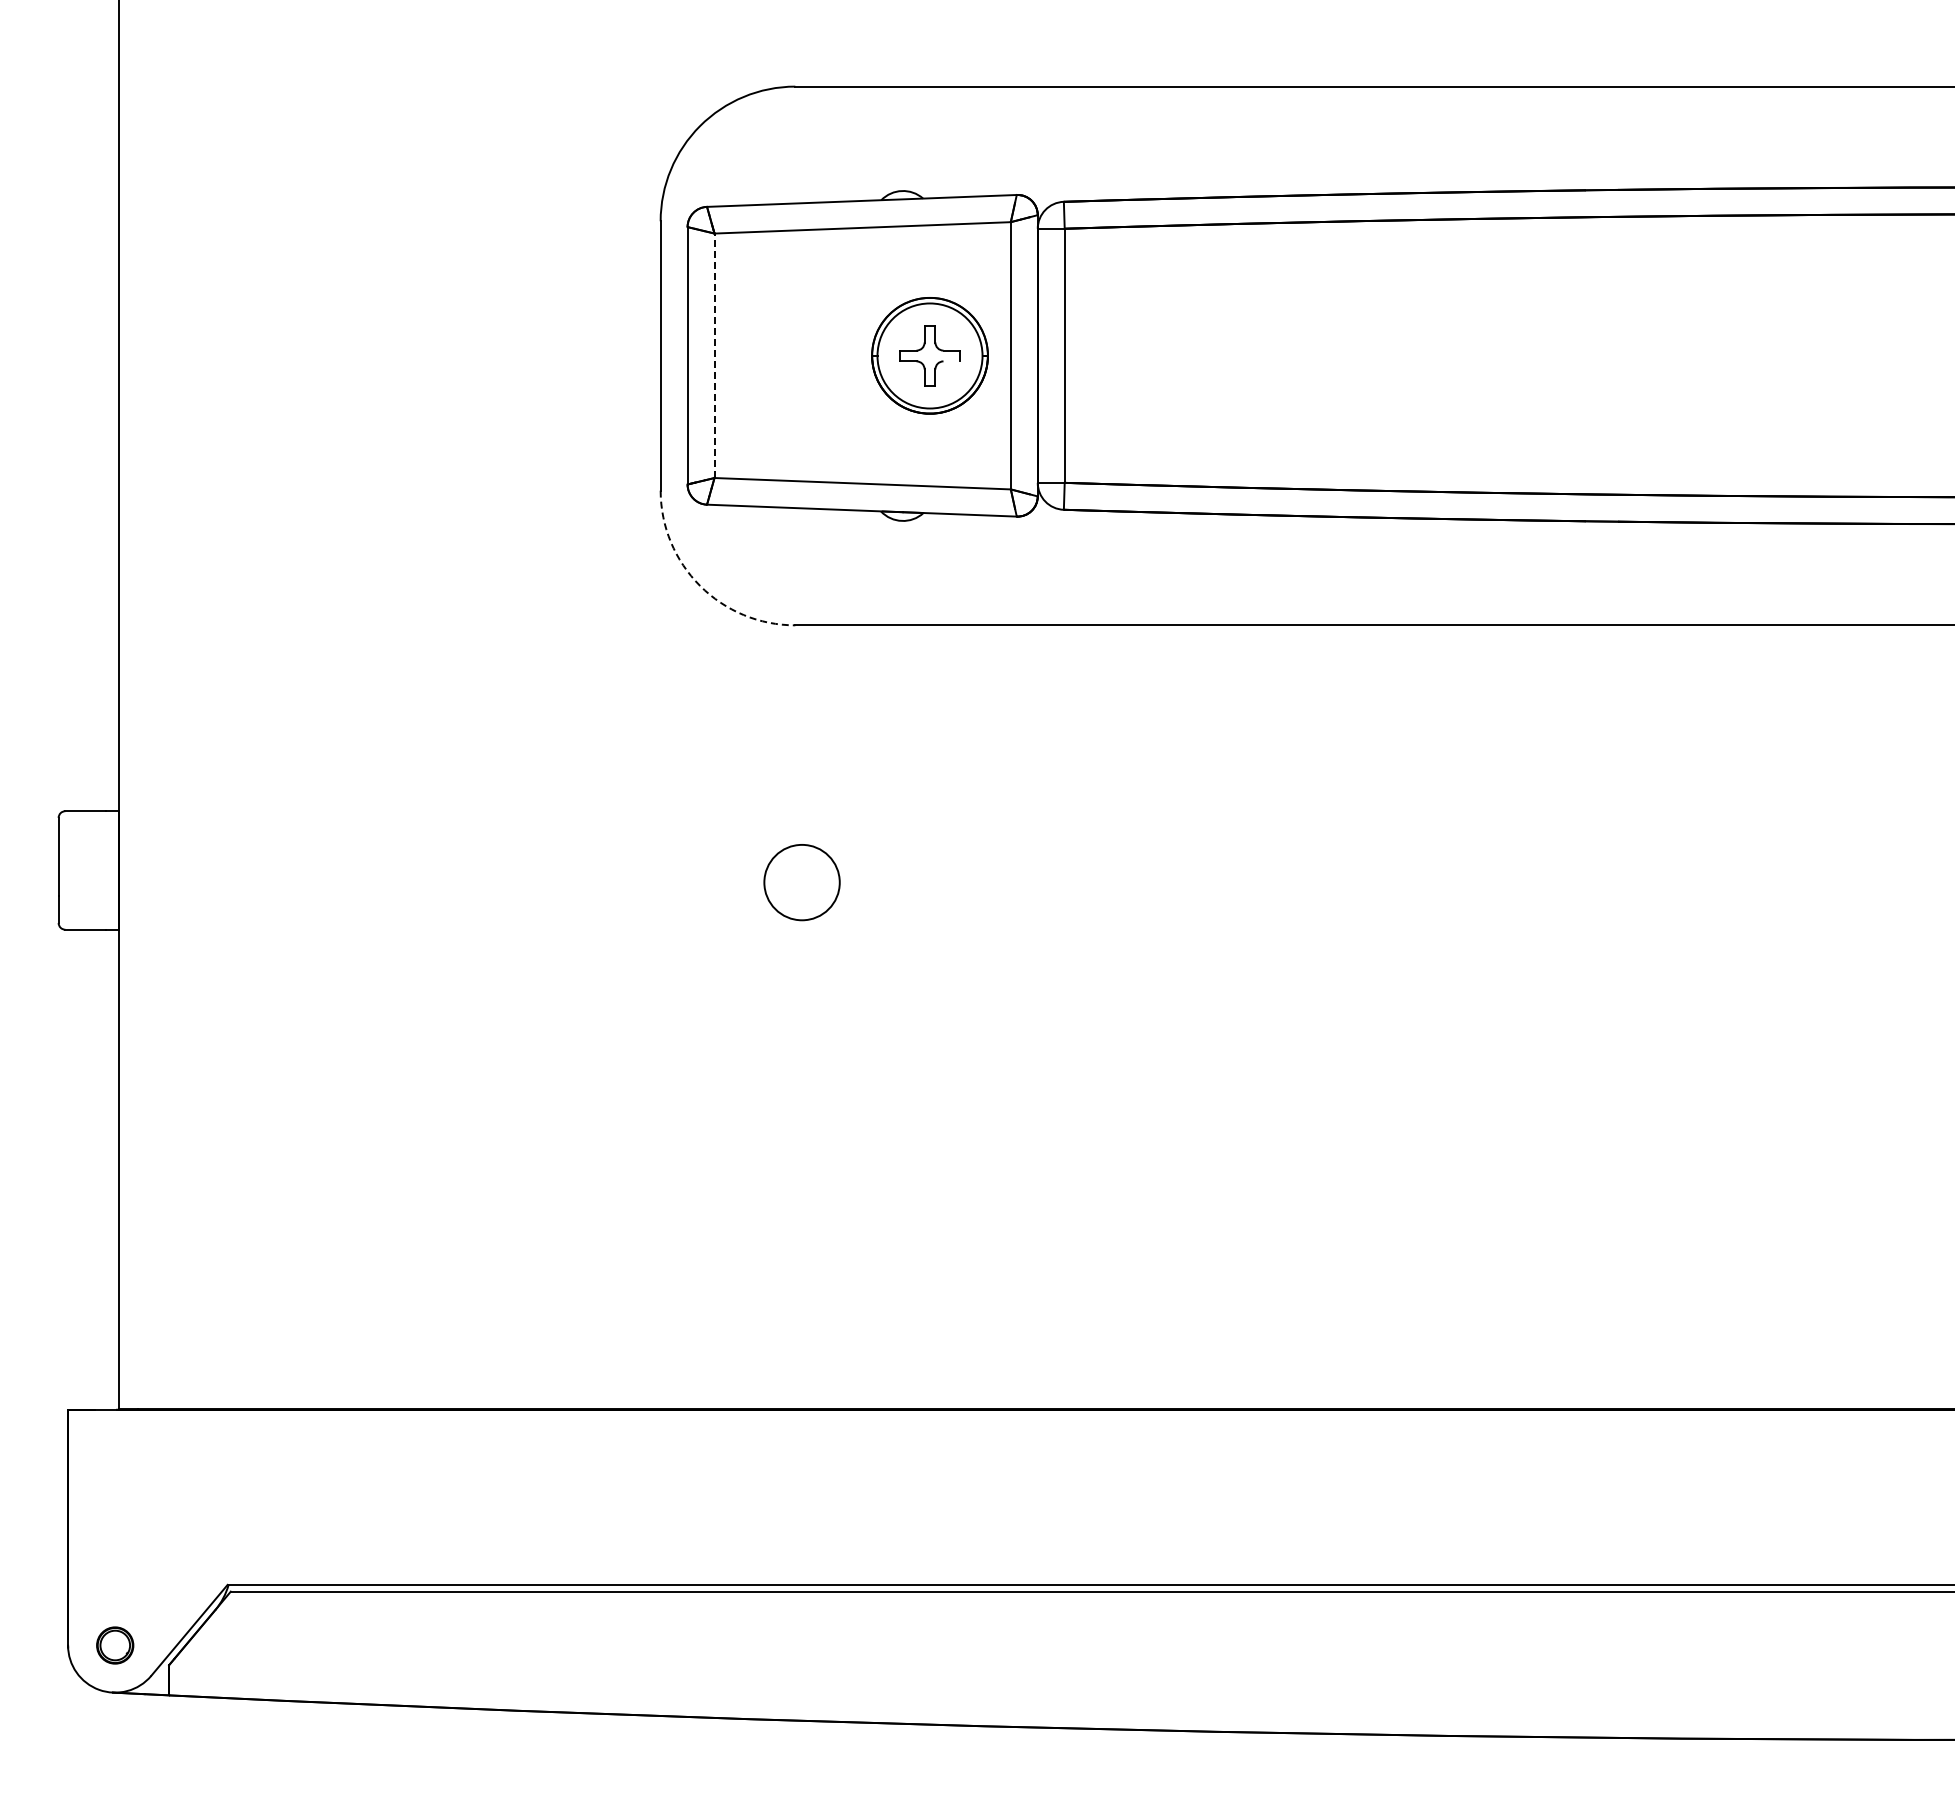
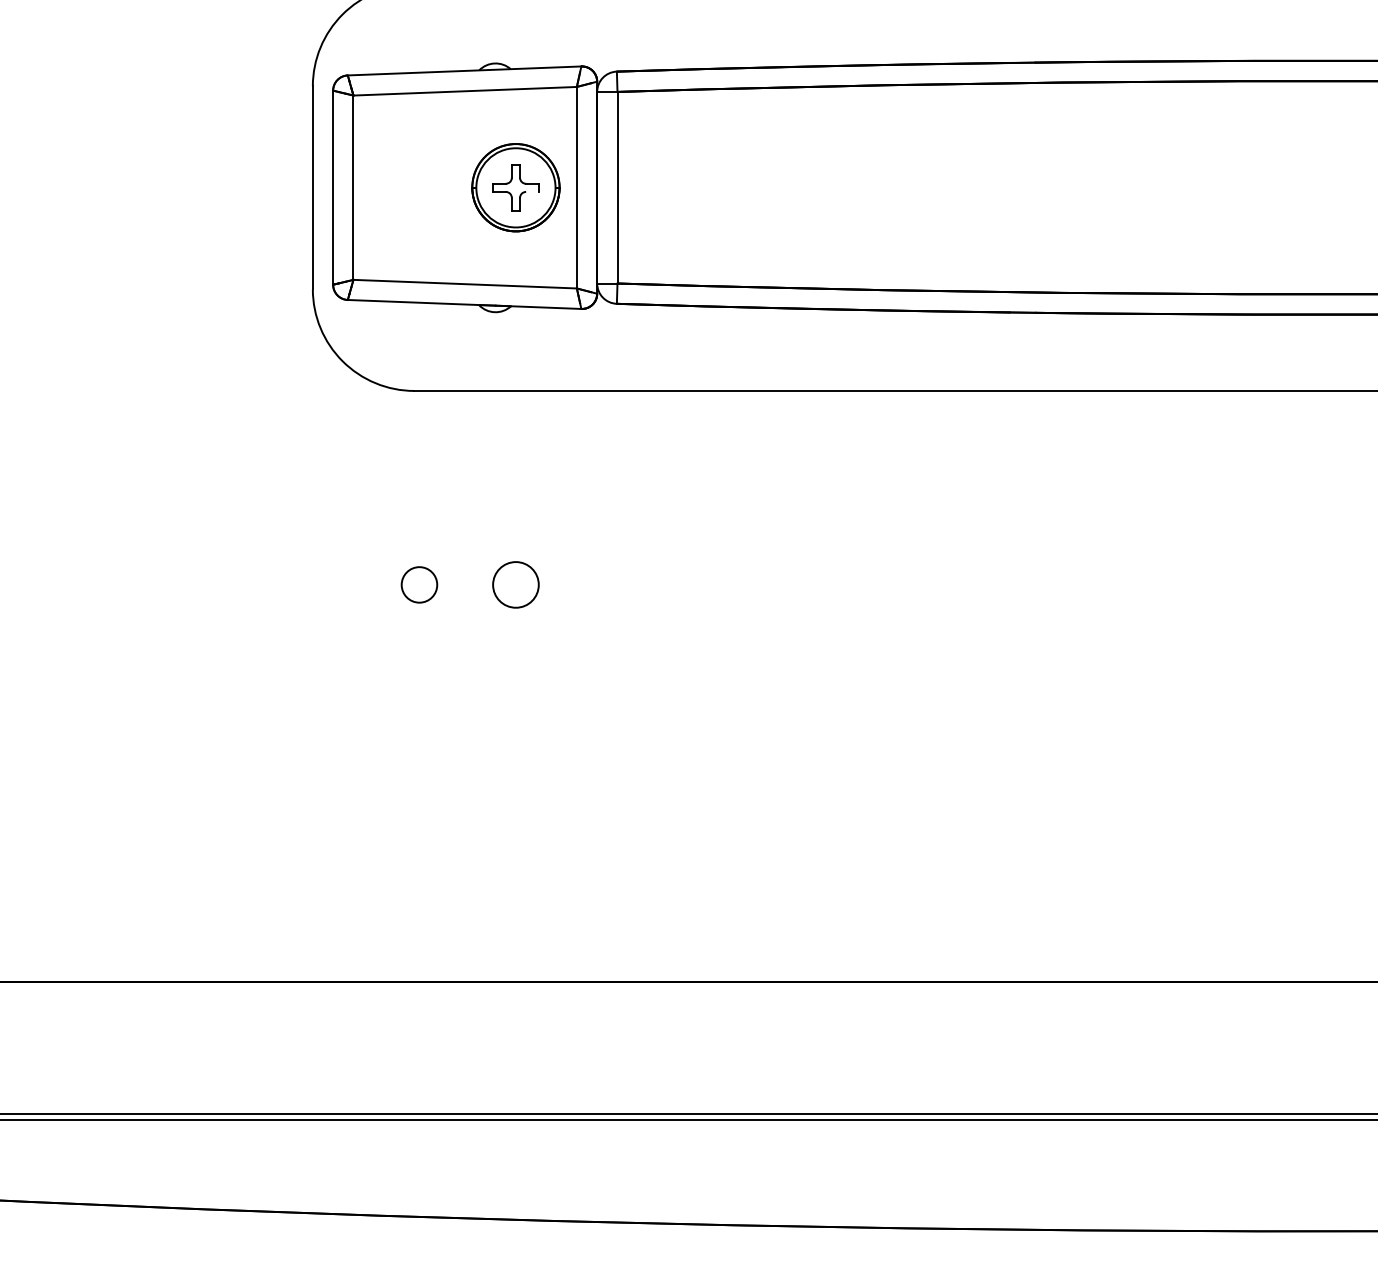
line: (714, 355) -> (353, 187), dashed -> solid
arc: (700, 585) -> (342, 360), dashed -> solid
circle: (801, 882) -> (419, 584), size x0.62
circle: (929, 882) -> (515, 584), added

